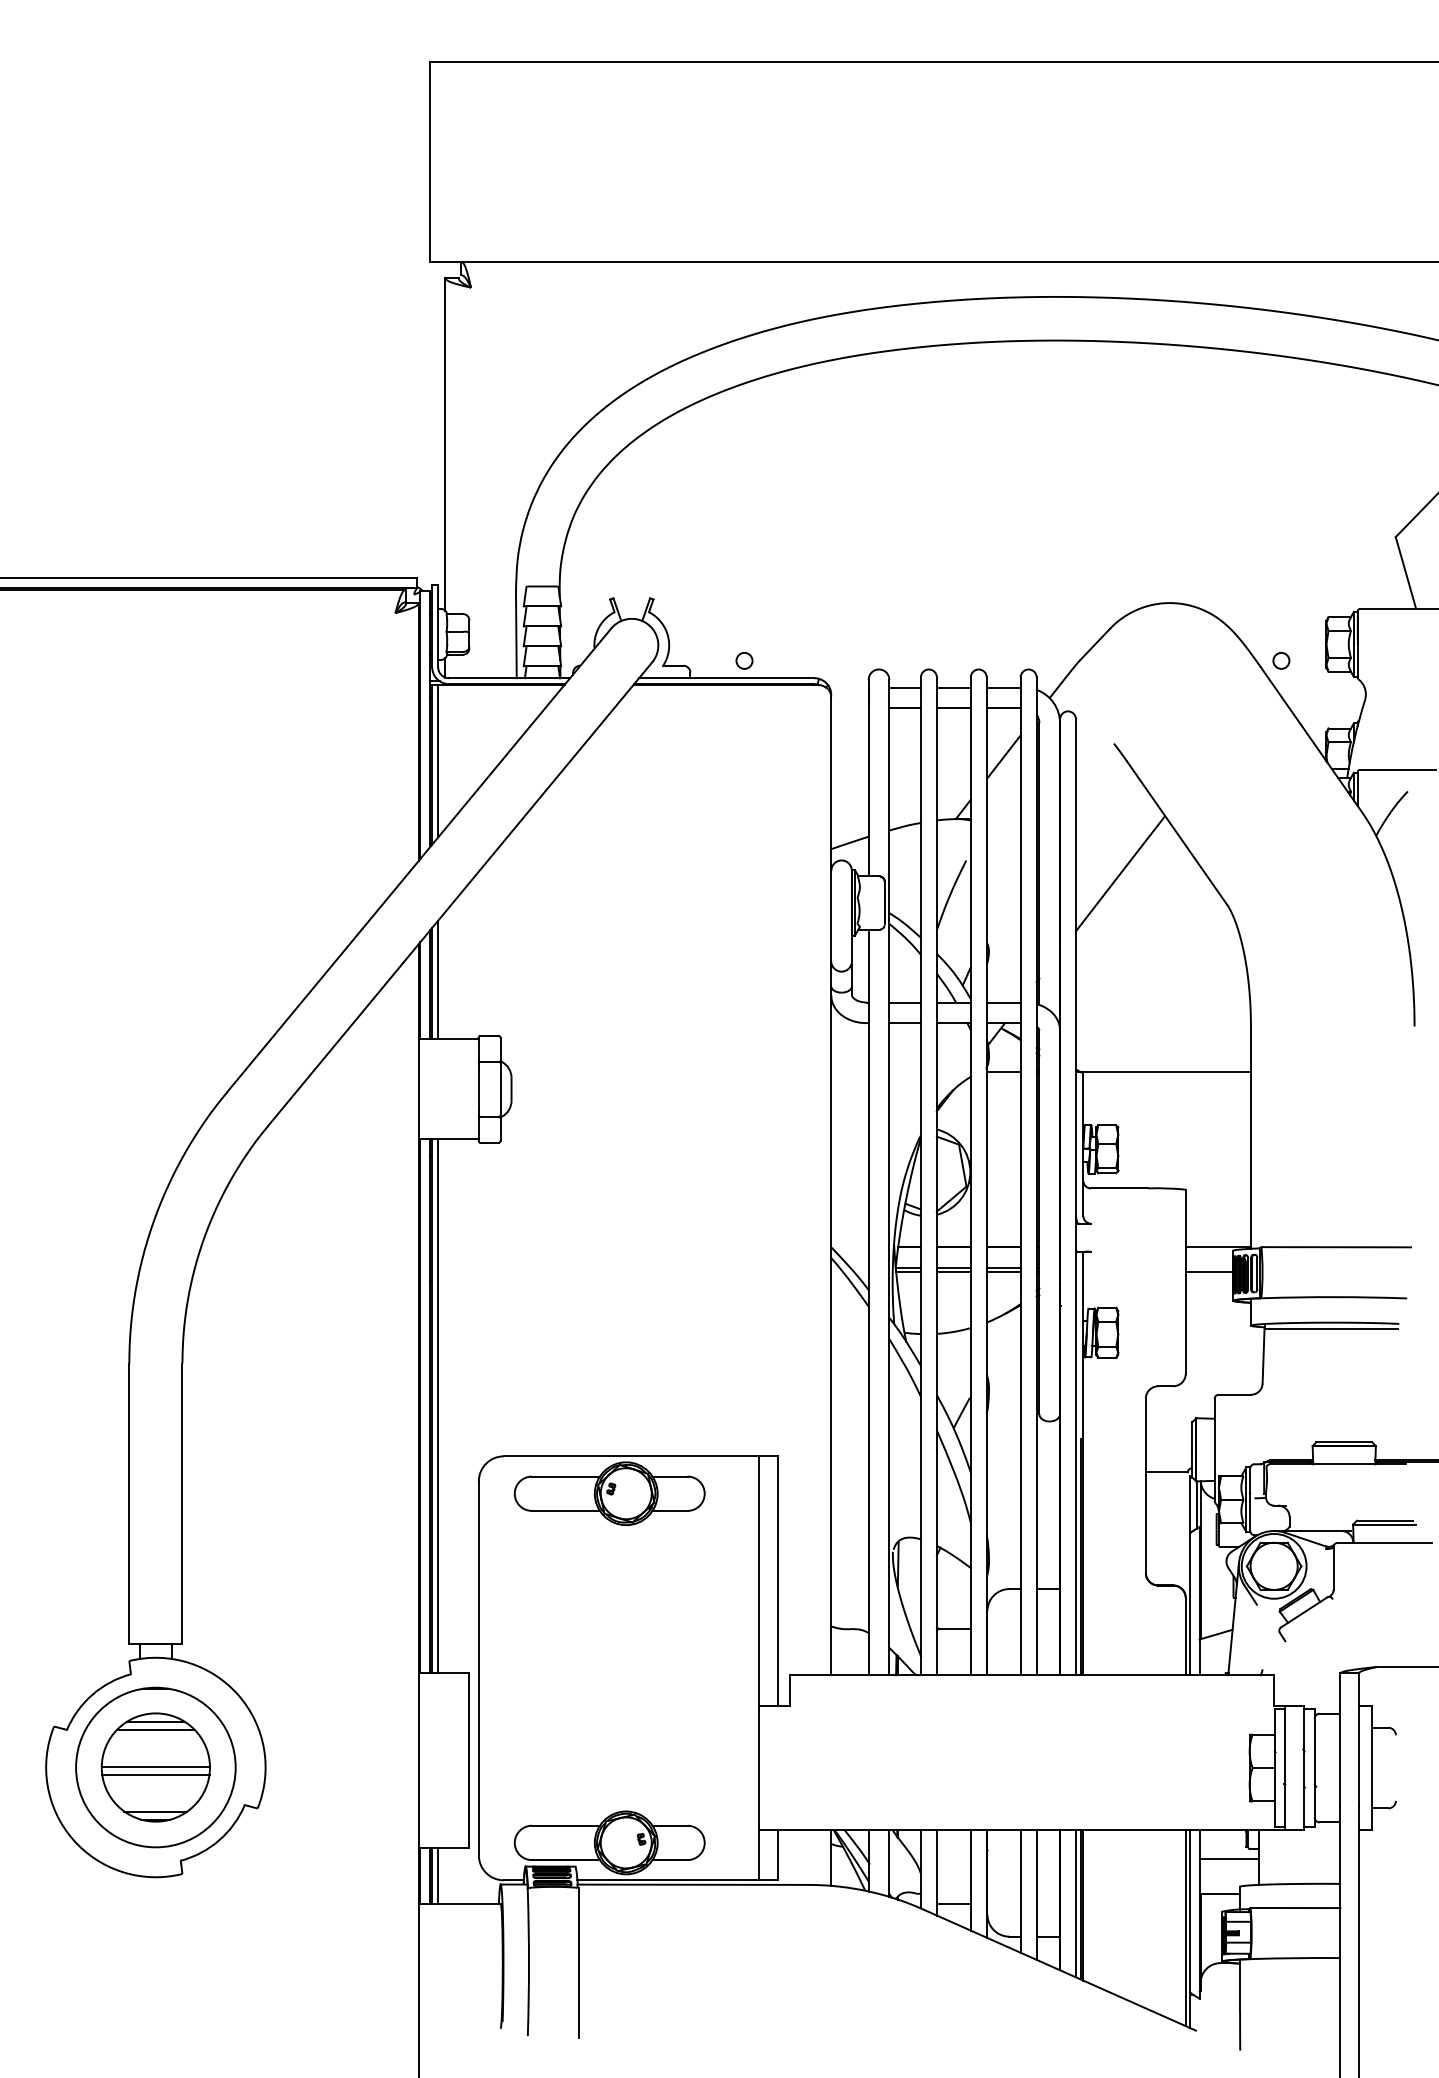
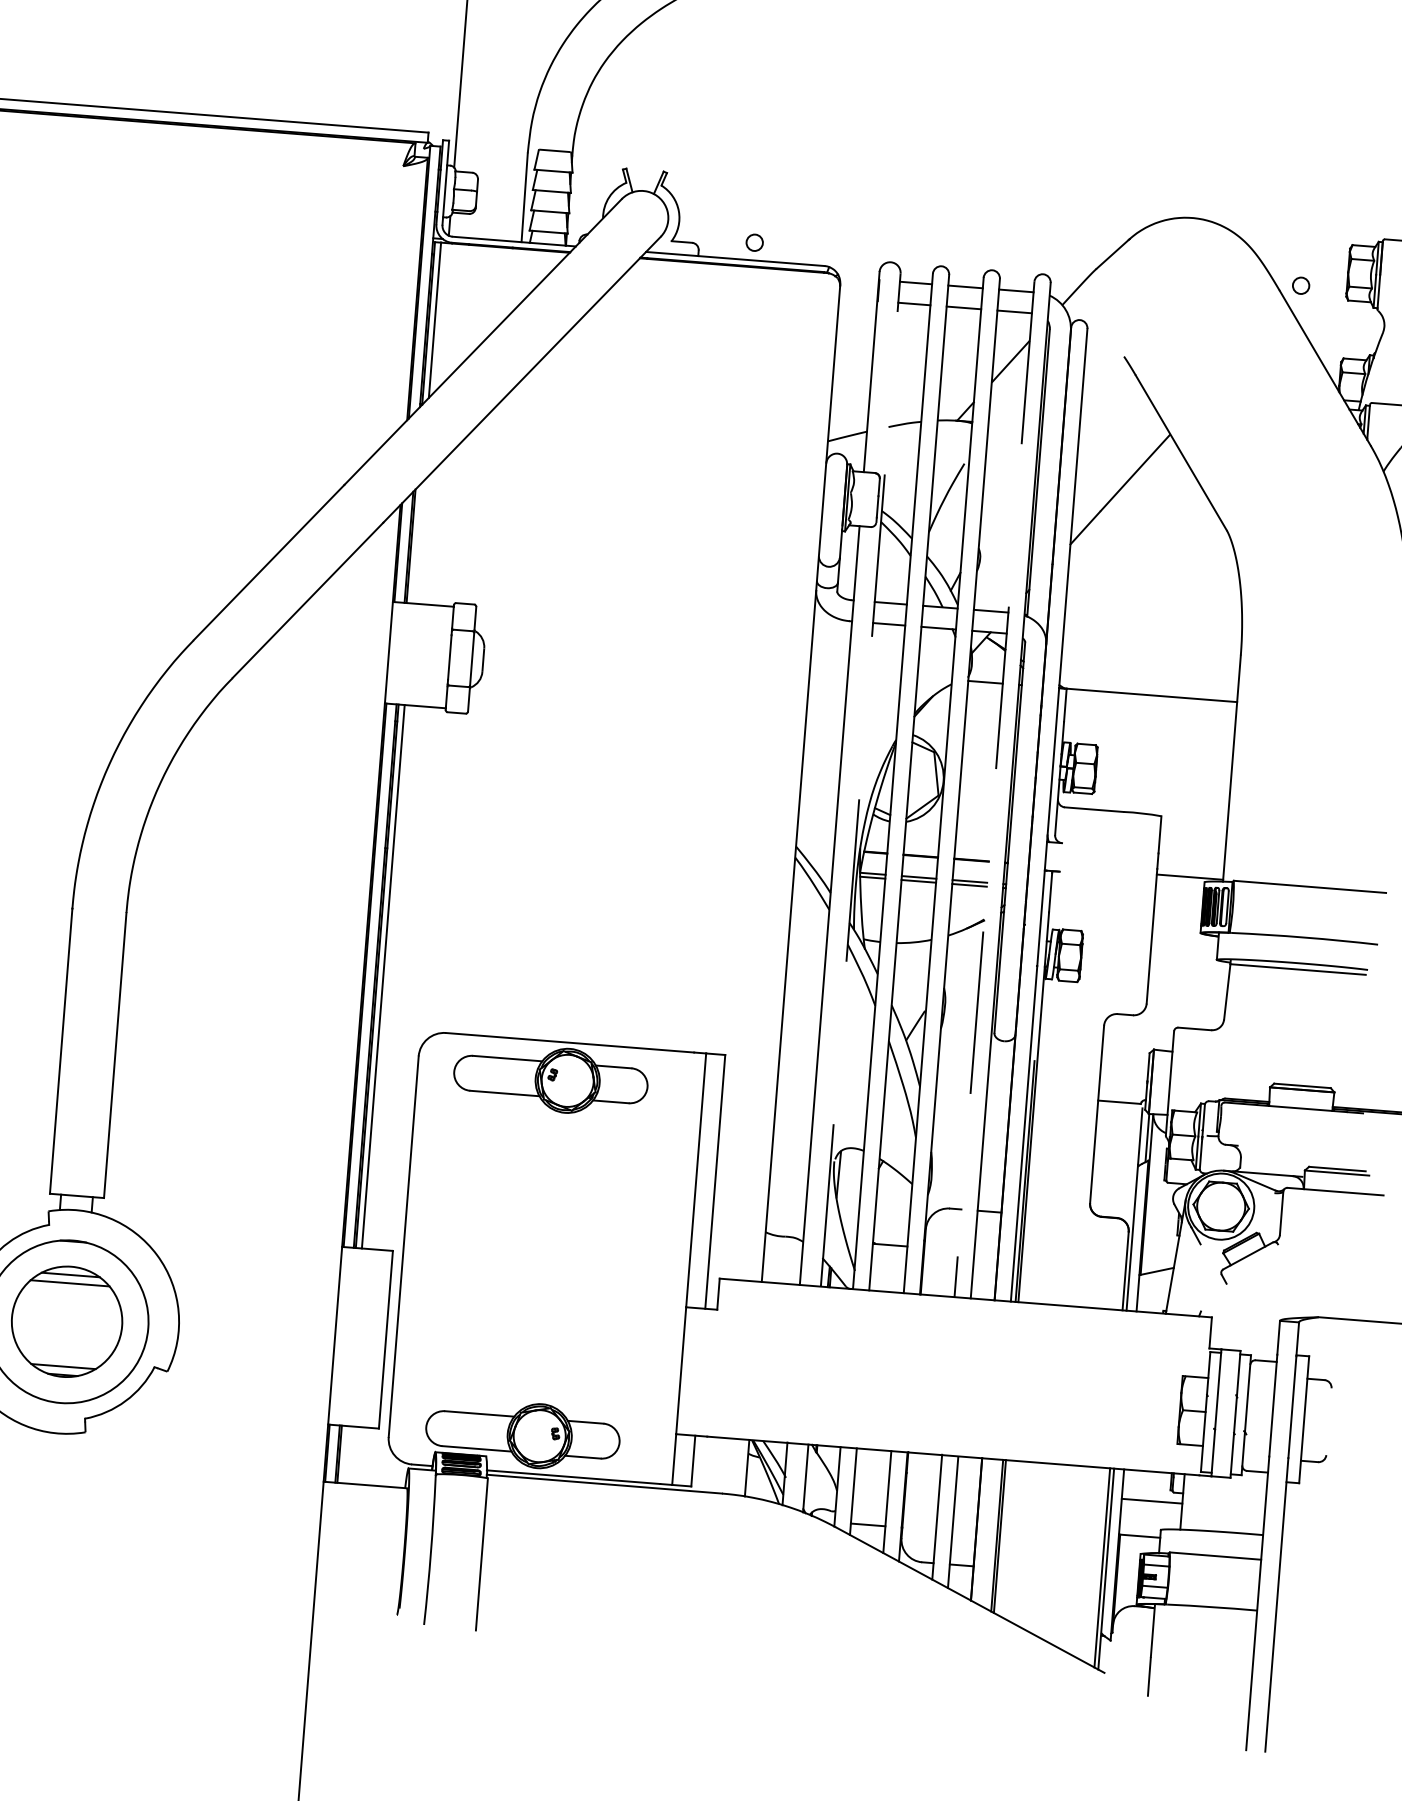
line: (438, 979) -> (417, 542), removed
line: (1020, 1176) -> (994, 789), solid -> dashed
line: (889, 1177) -> (860, 780), solid -> dashed
line: (1209, 1271) -> (1179, 901), removed
line: (155, 1766) -> (66, 1320), removed
line: (155, 1774) -> (66, 1328), removed
line: (438, 1875) -> (346, 1454), removed
line: (1076, 1903) -> (993, 1533), removed

